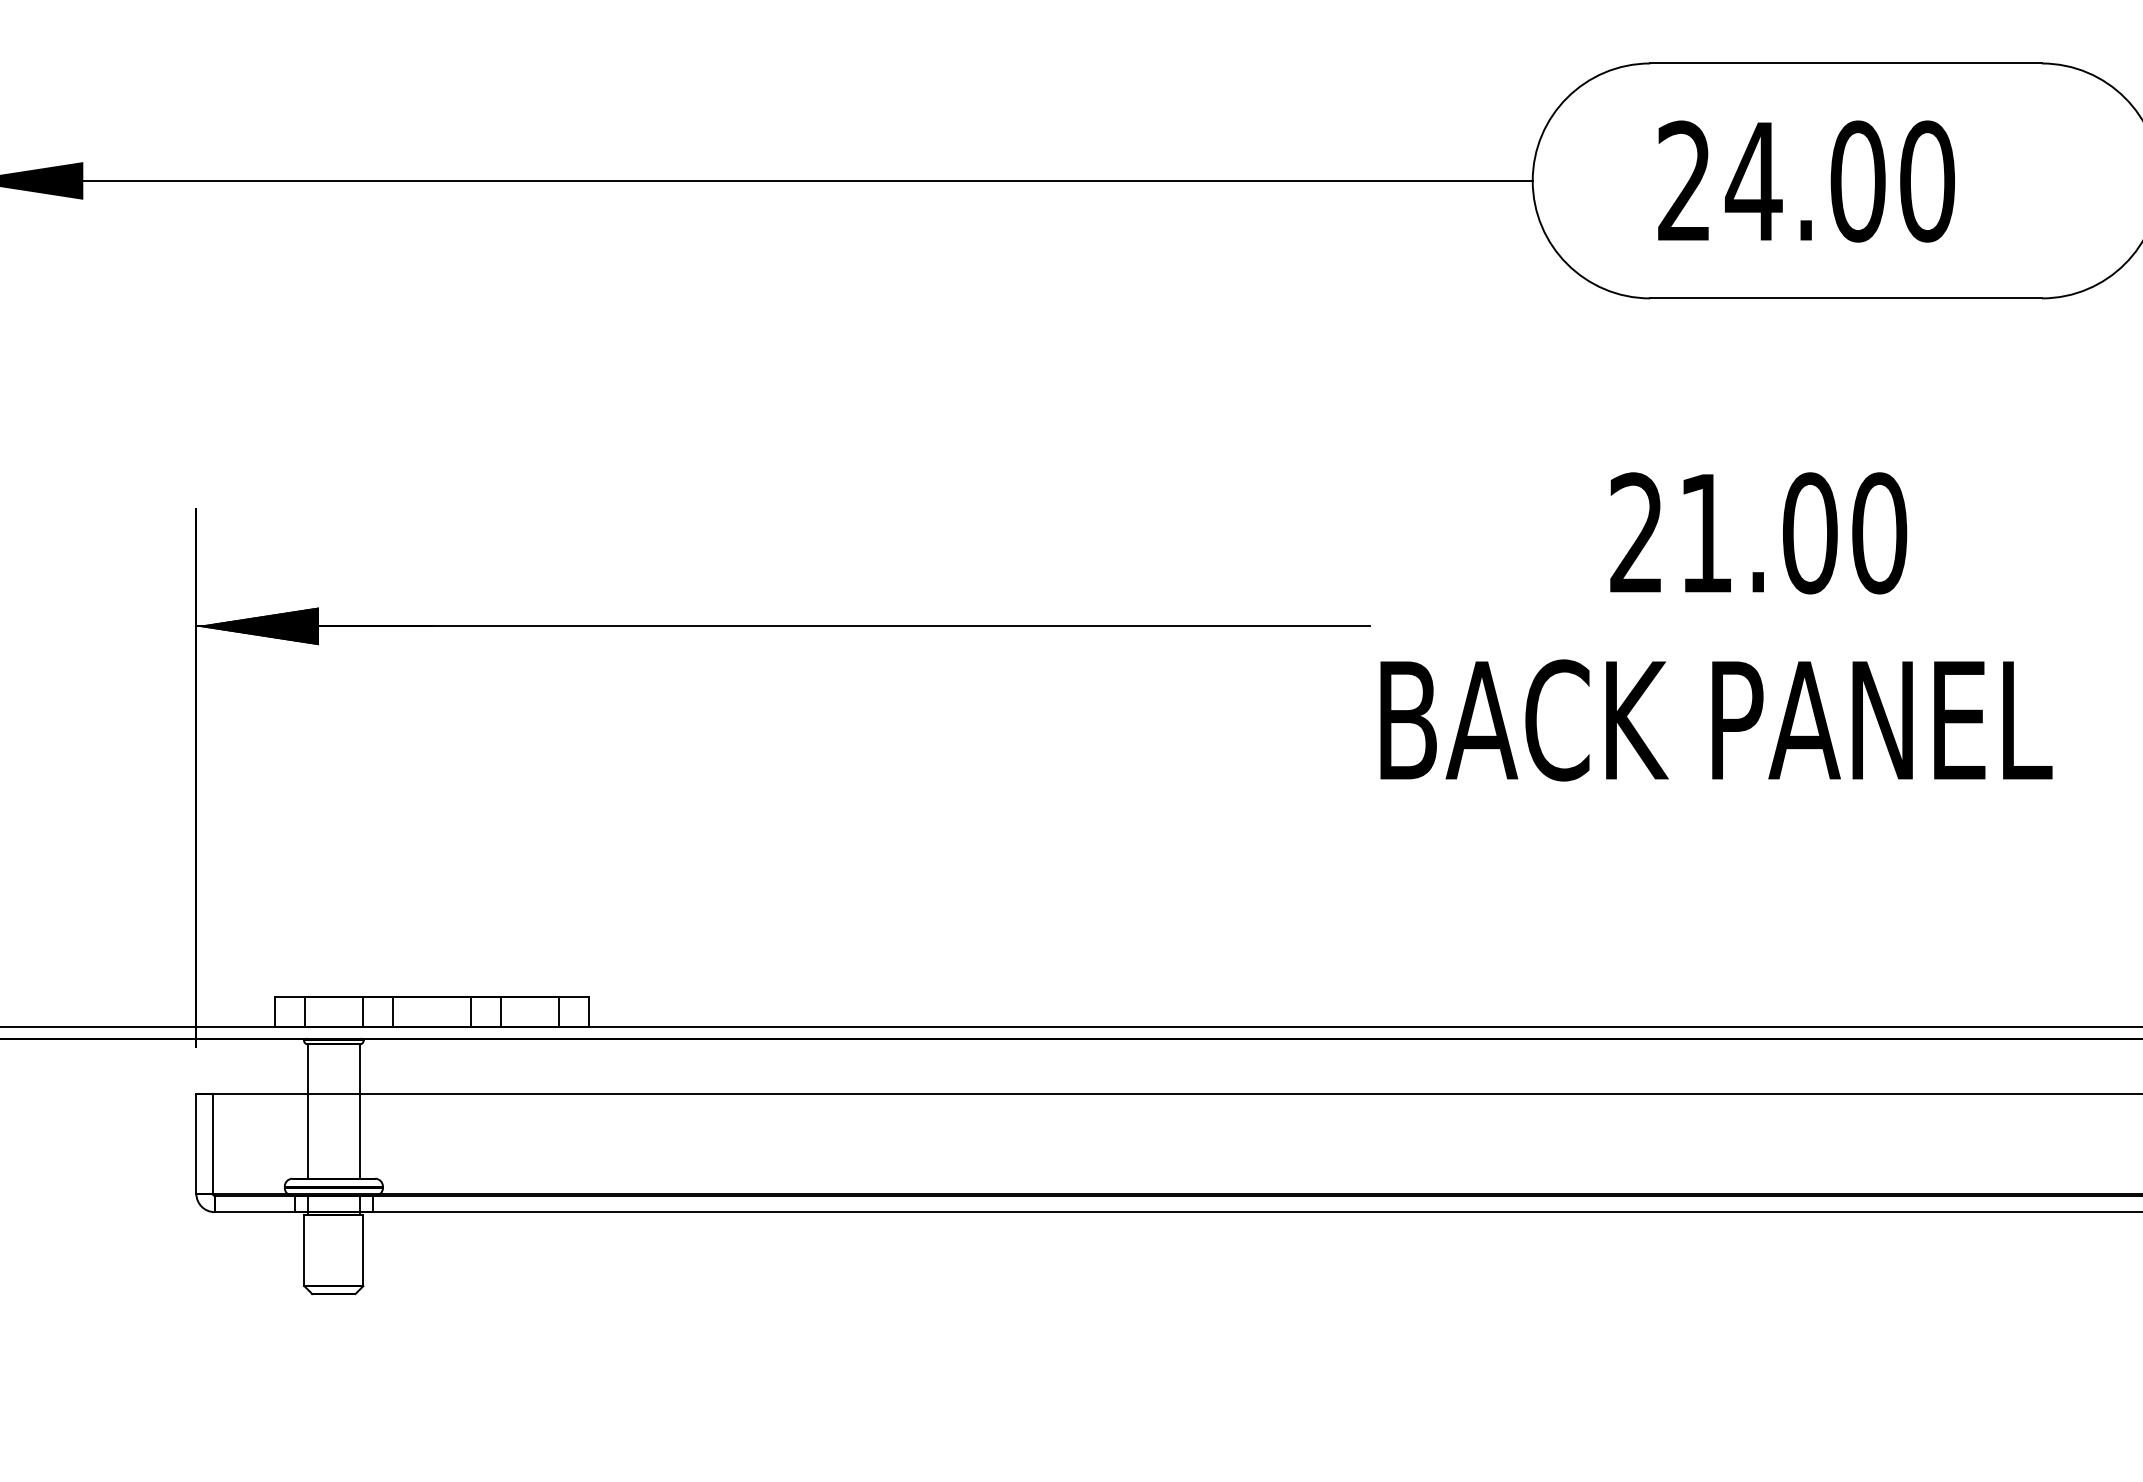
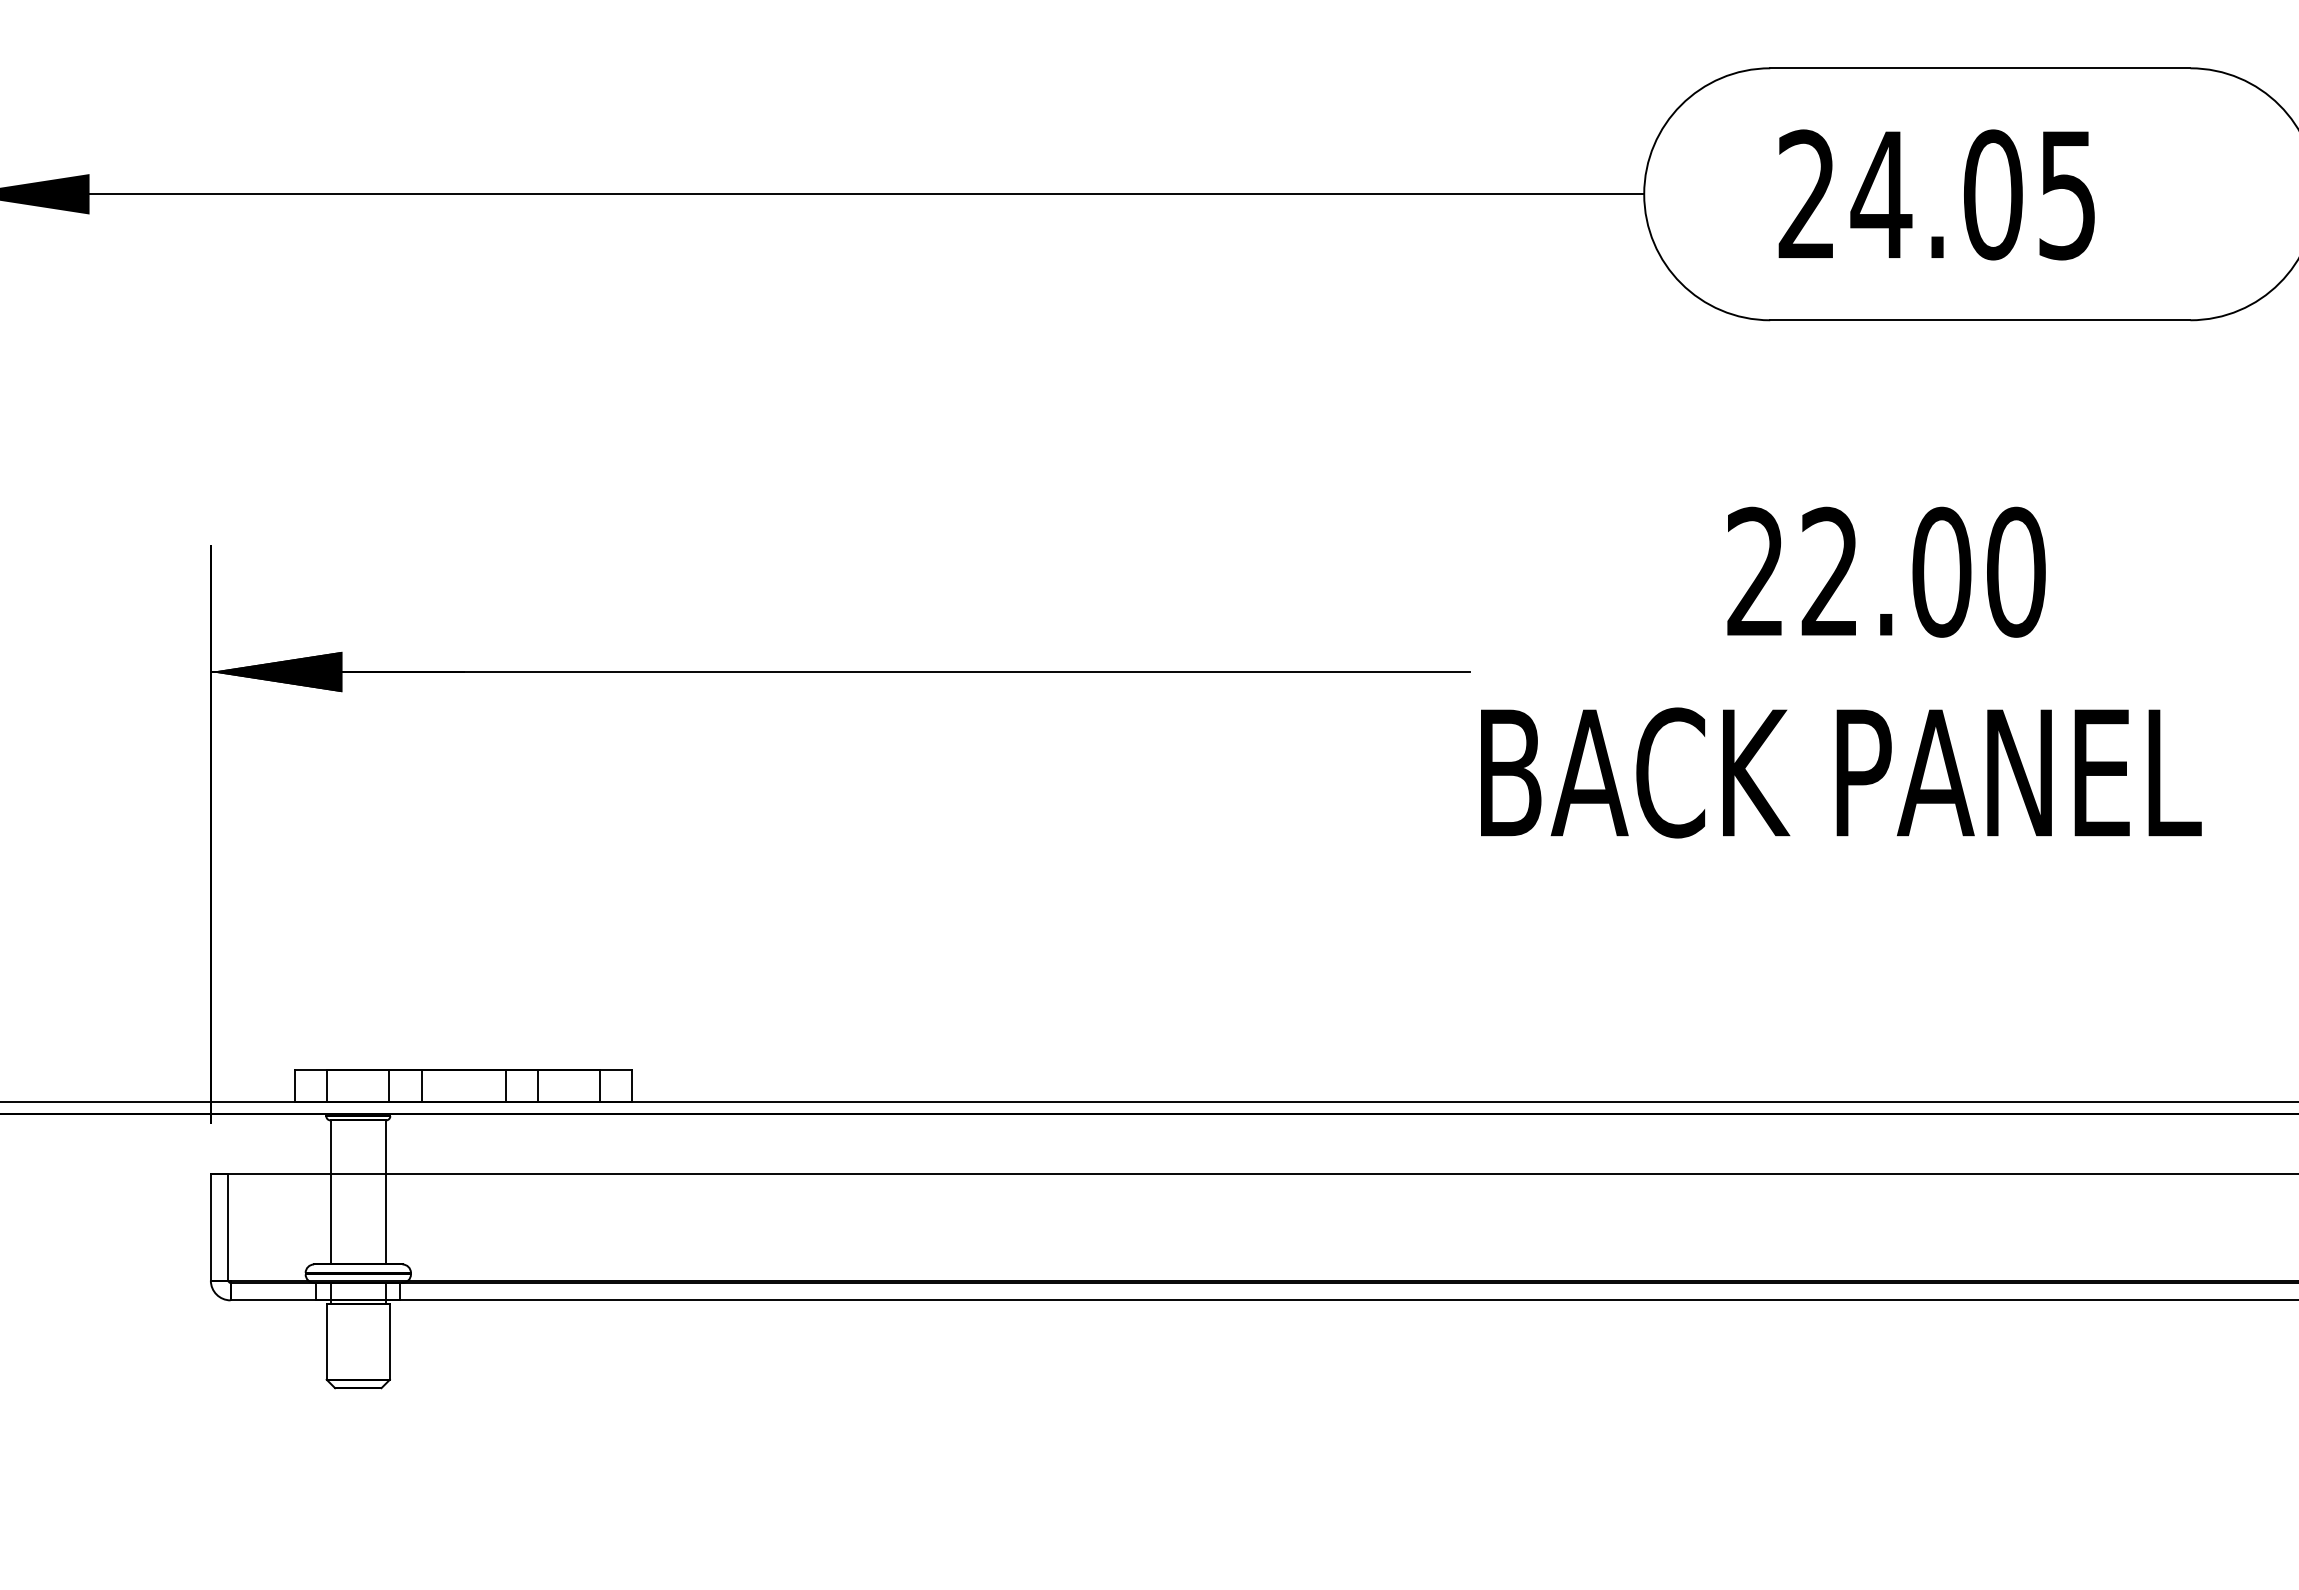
text: (1927, 181) -> (2067, 194), 24.00 -> 24.05
text: (1704, 532) -> (1828, 571), 21.00 -> 22.00

